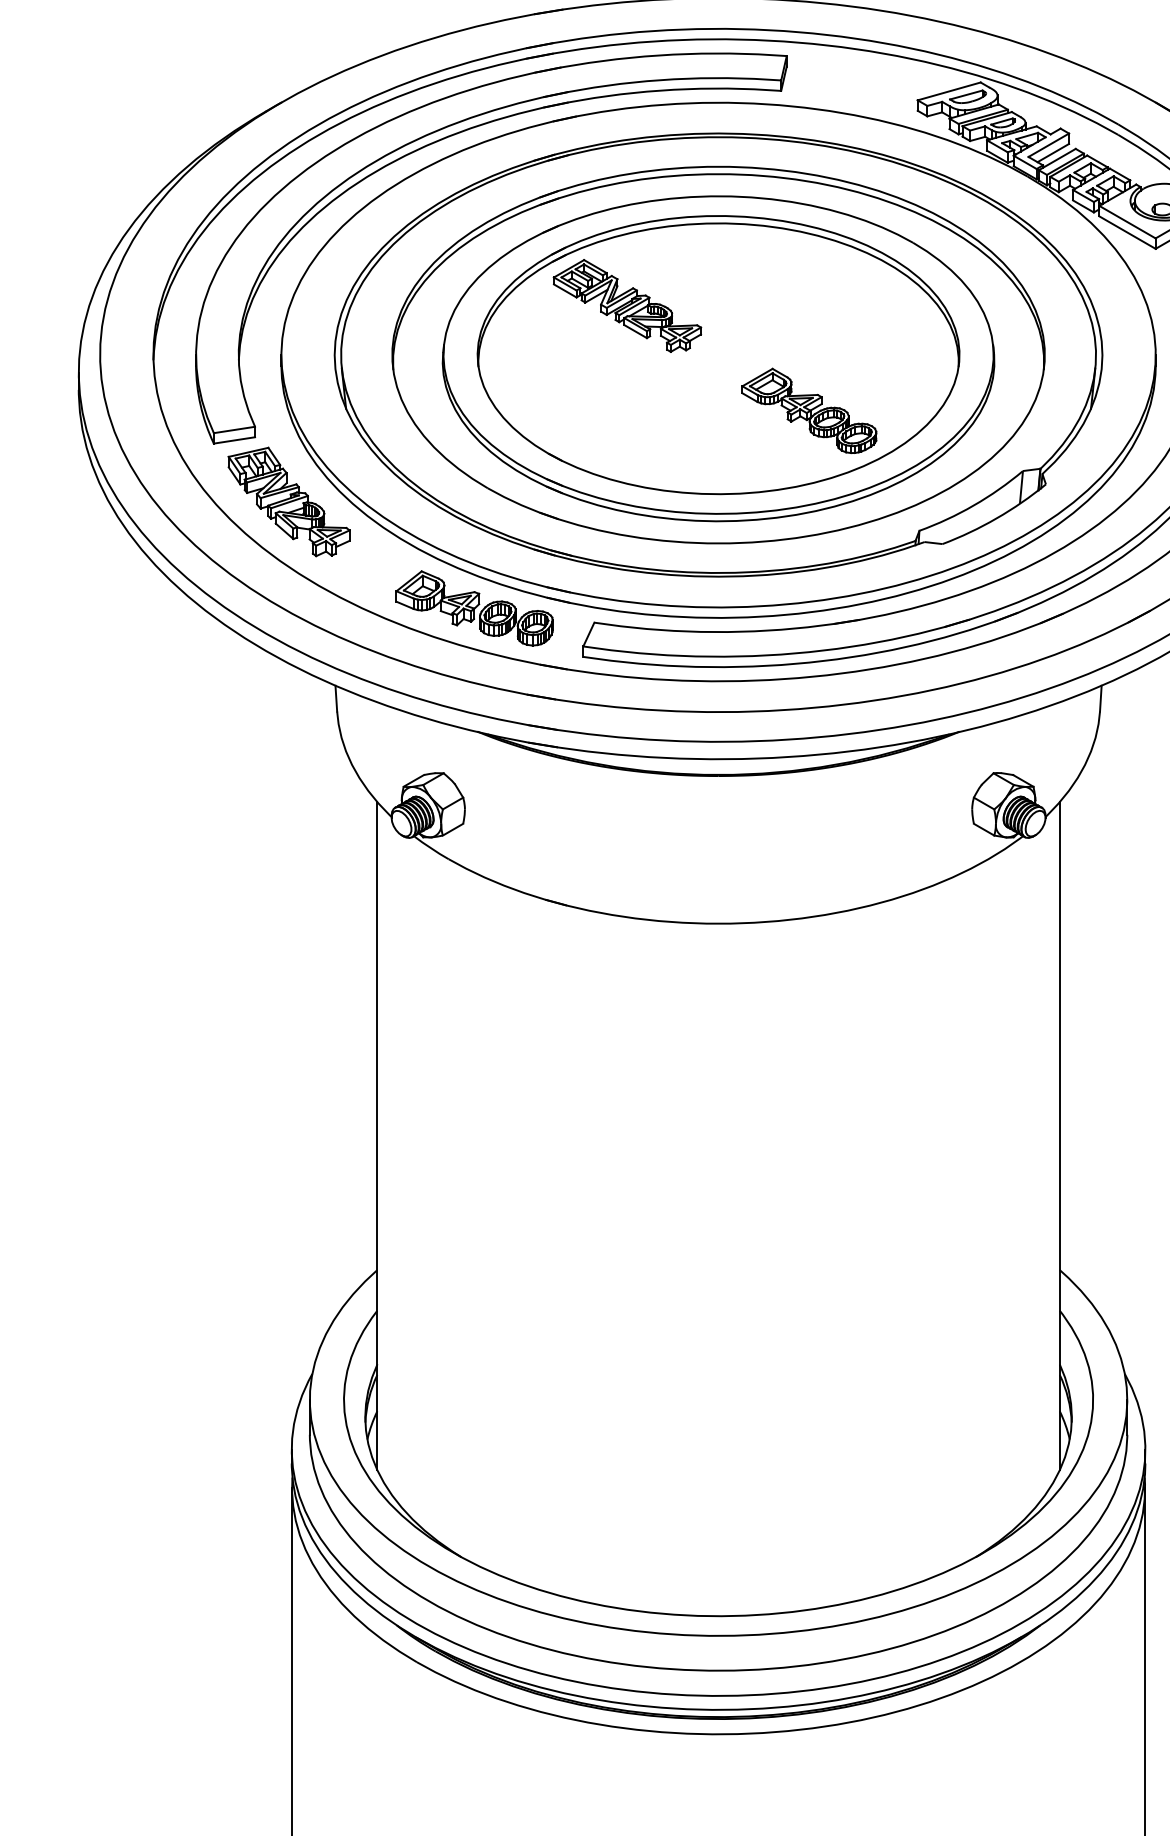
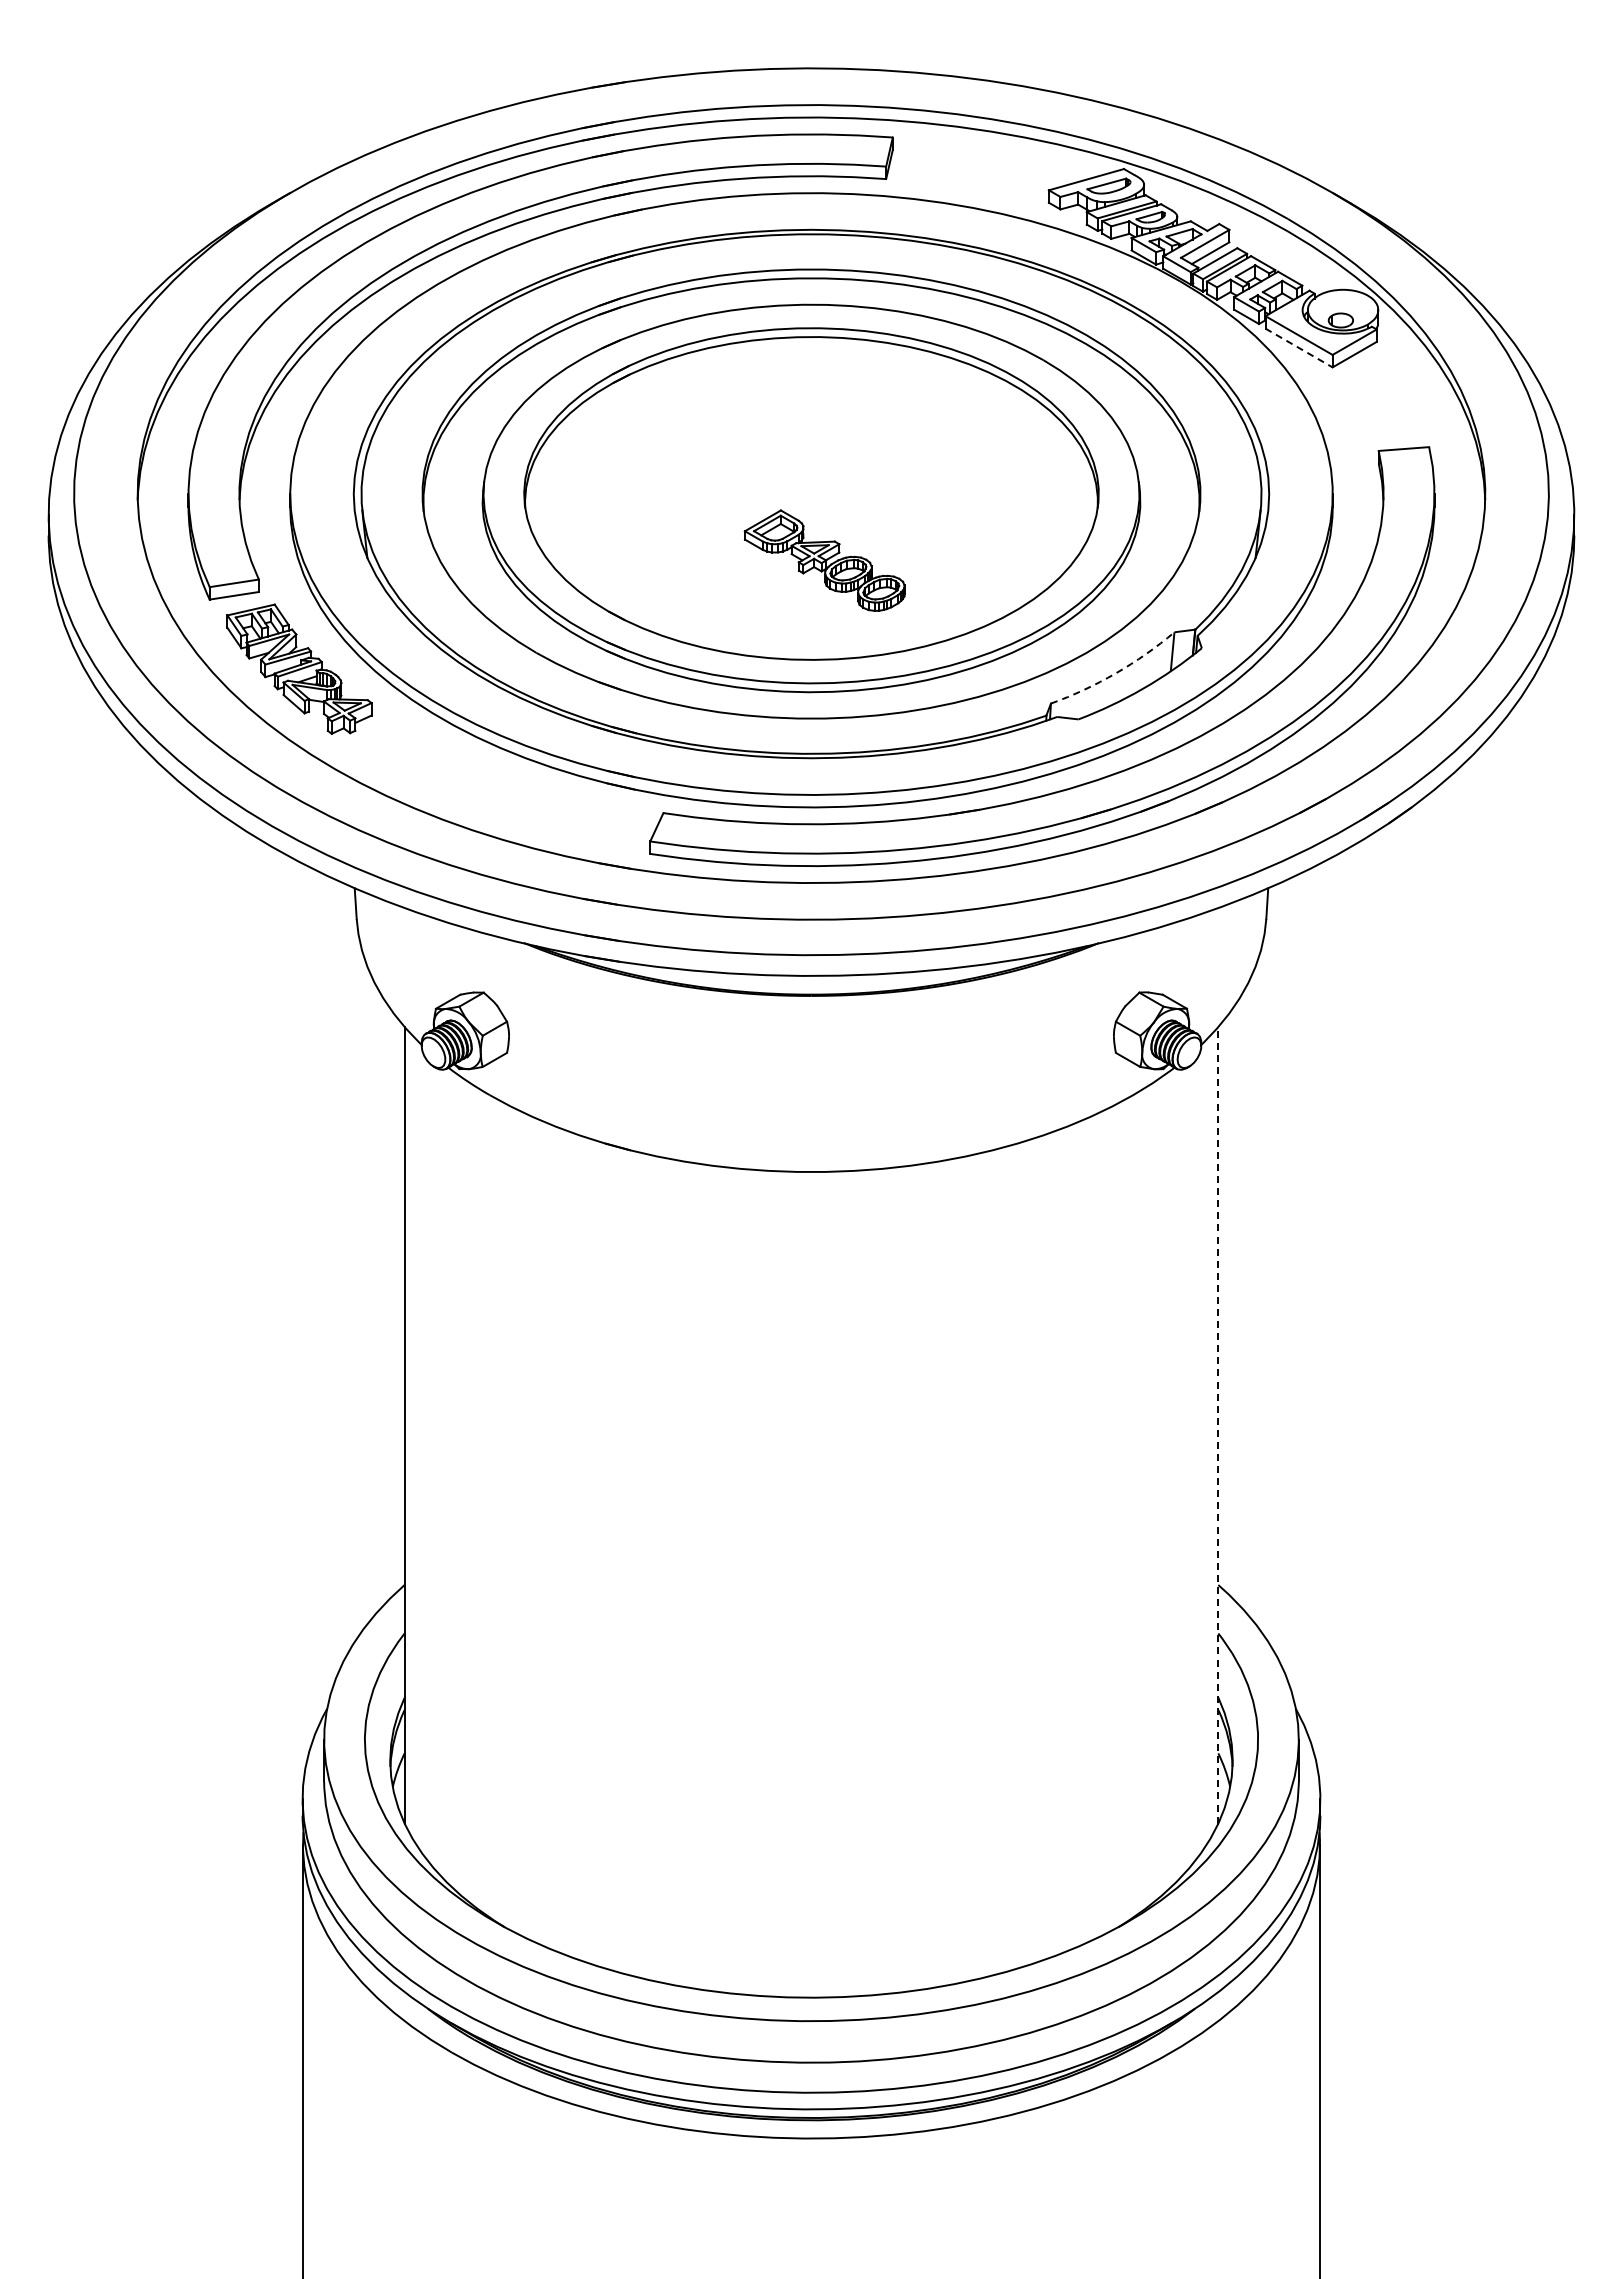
line: (1127, 233) -> (1299, 348), solid -> dashed
part: (627, 305) -> (702, 435), removed
part: (809, 410) -> (824, 560), moved
arc: (973, 505) -> (1115, 673), solid -> dashed
part: (474, 607) -> (520, 795), removed
line: (1059, 1135) -> (1218, 1424), solid -> dashed

